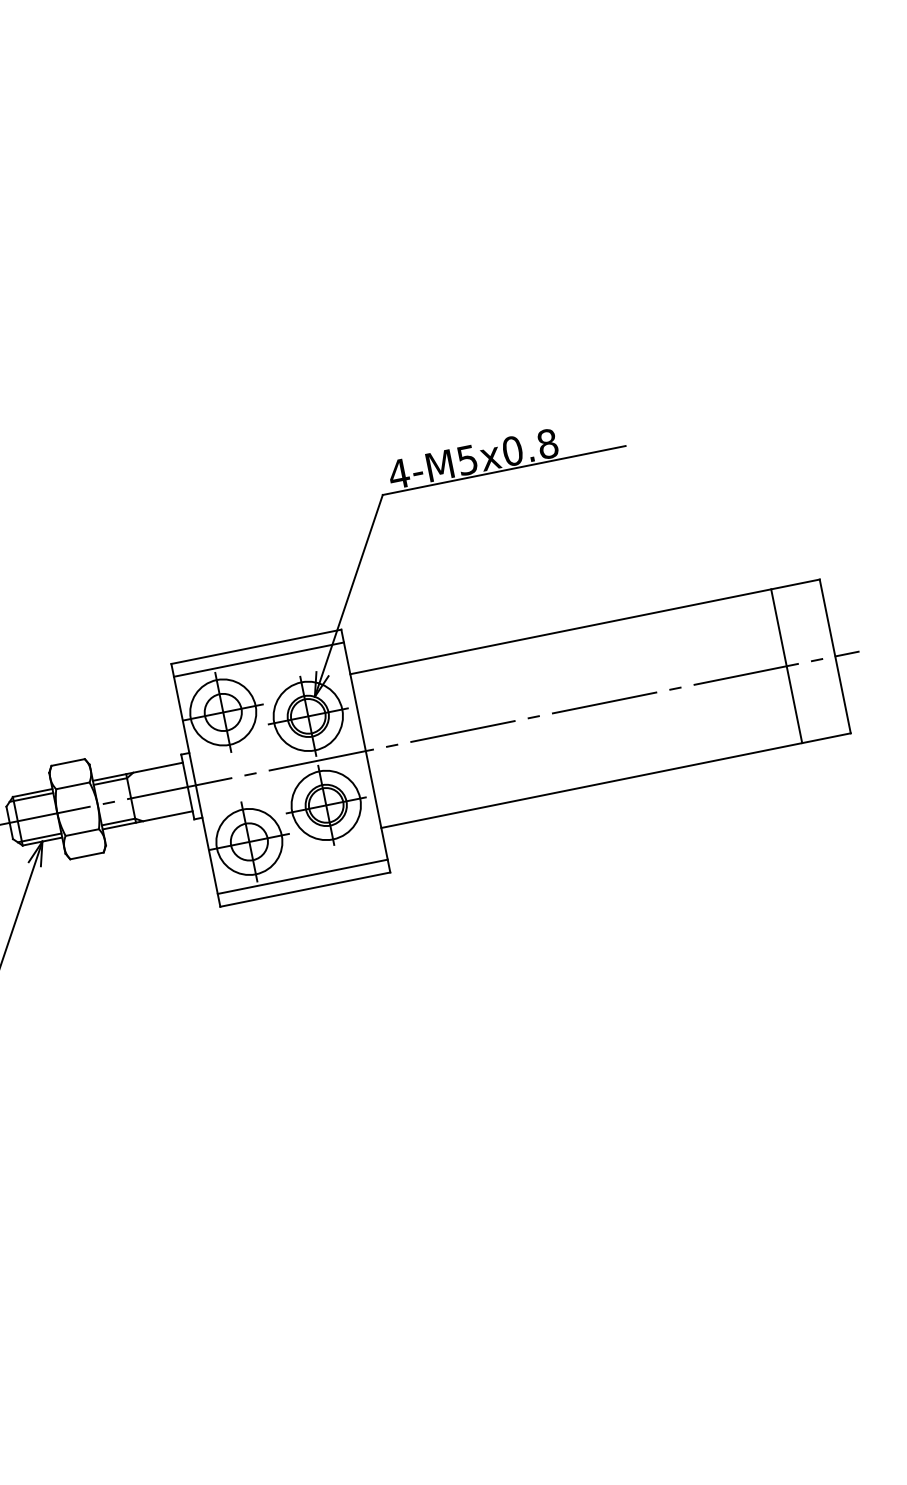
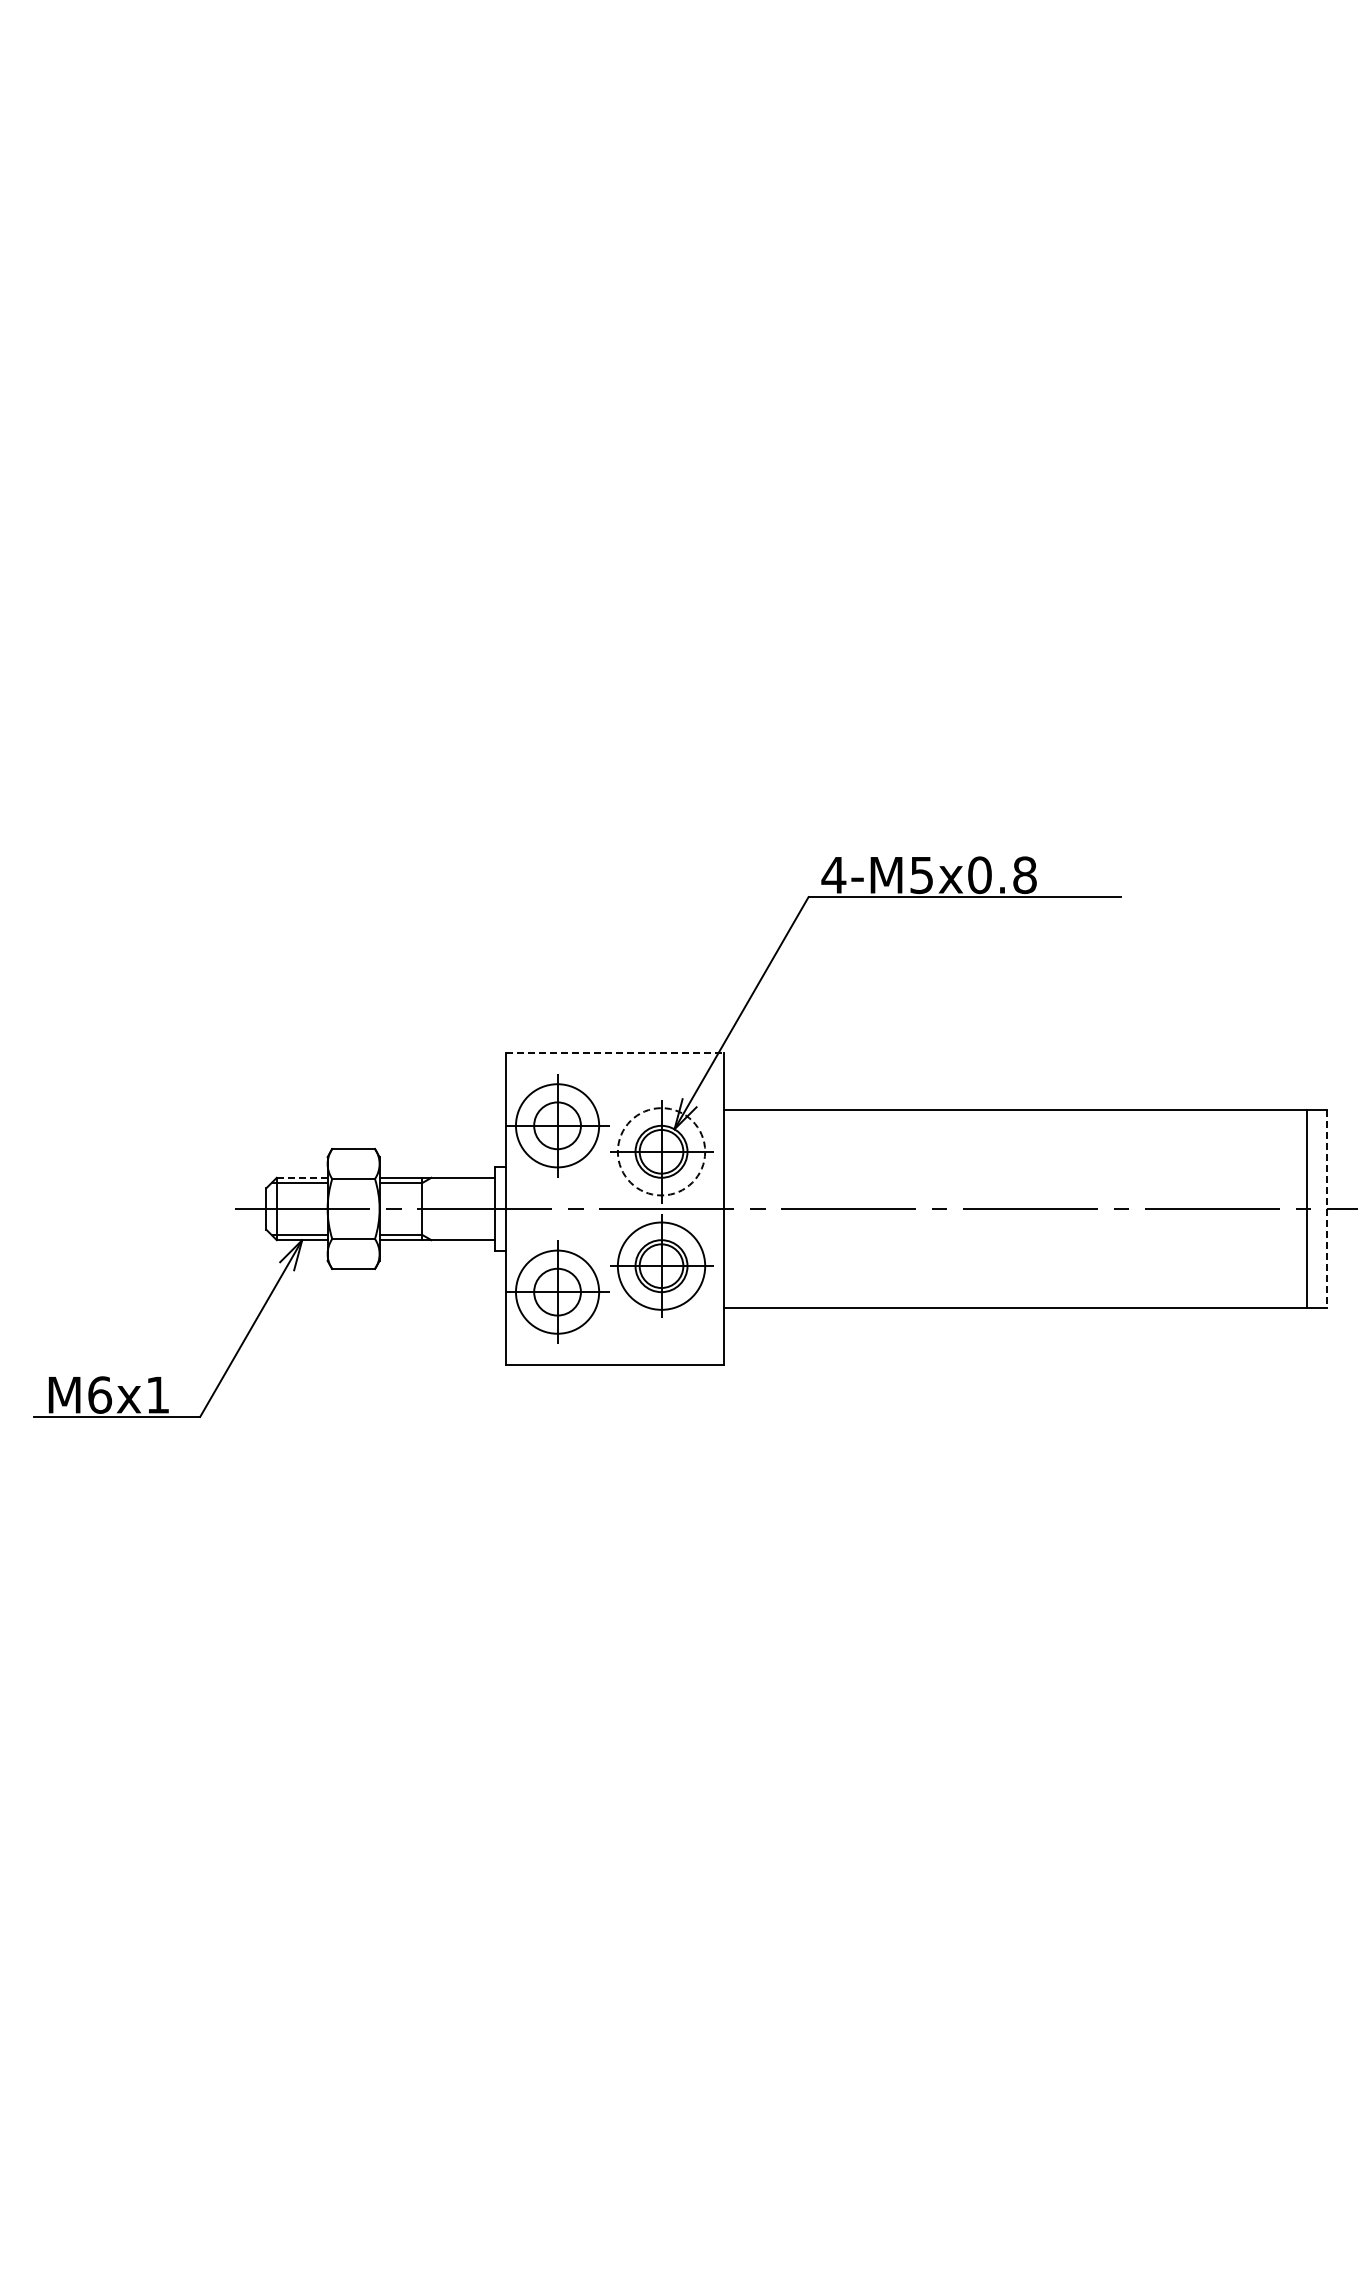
line: (257, 647) -> (615, 1053), solid -> dashed
line: (834, 656) -> (1326, 1209), solid -> dashed
line: (258, 659) -> (614, 1069), removed
line: (786, 665) -> (1306, 1208), moved
circle: (308, 716) -> (661, 1151), solid -> dashed
line: (32, 792) -> (302, 1177), solid -> dashed
line: (302, 876) -> (614, 1348), removed

